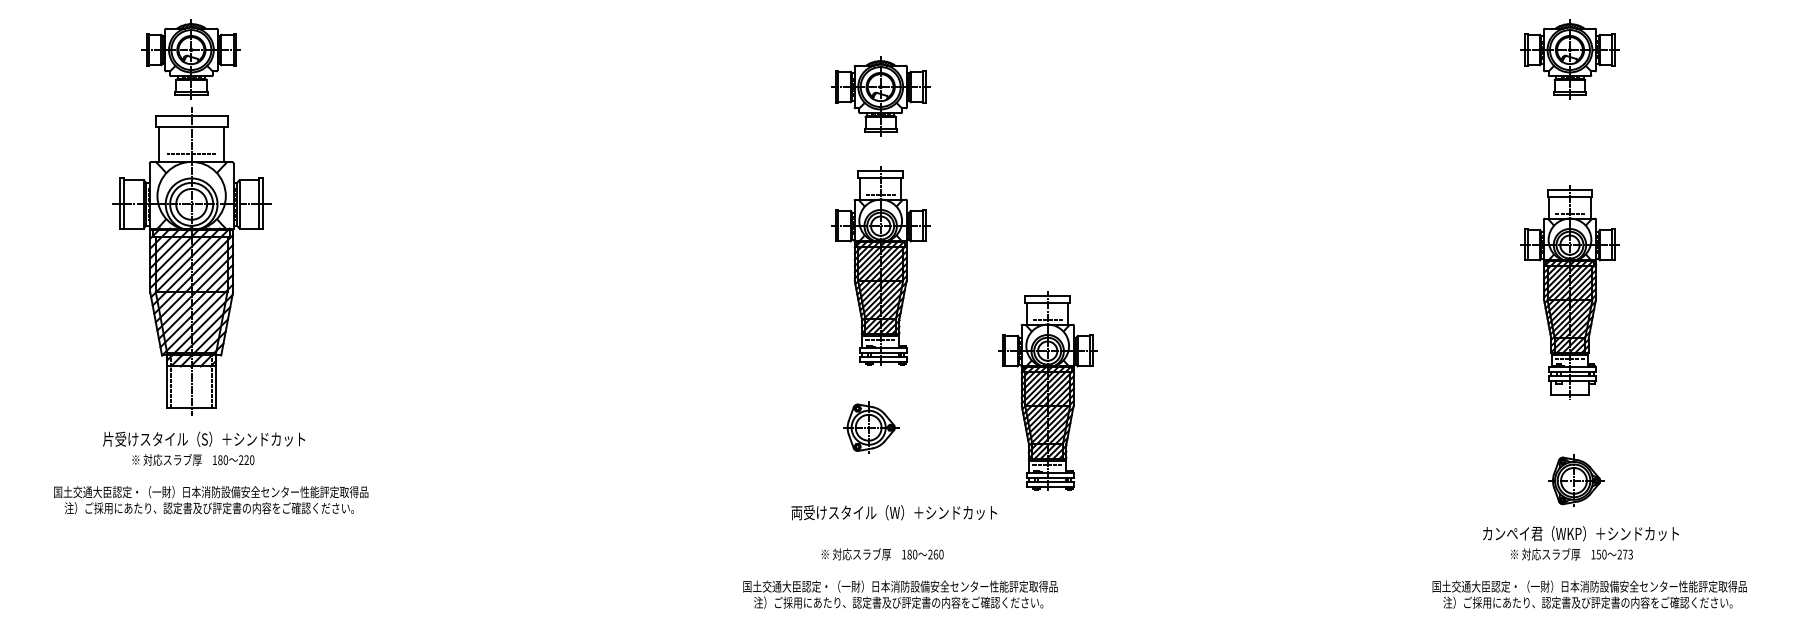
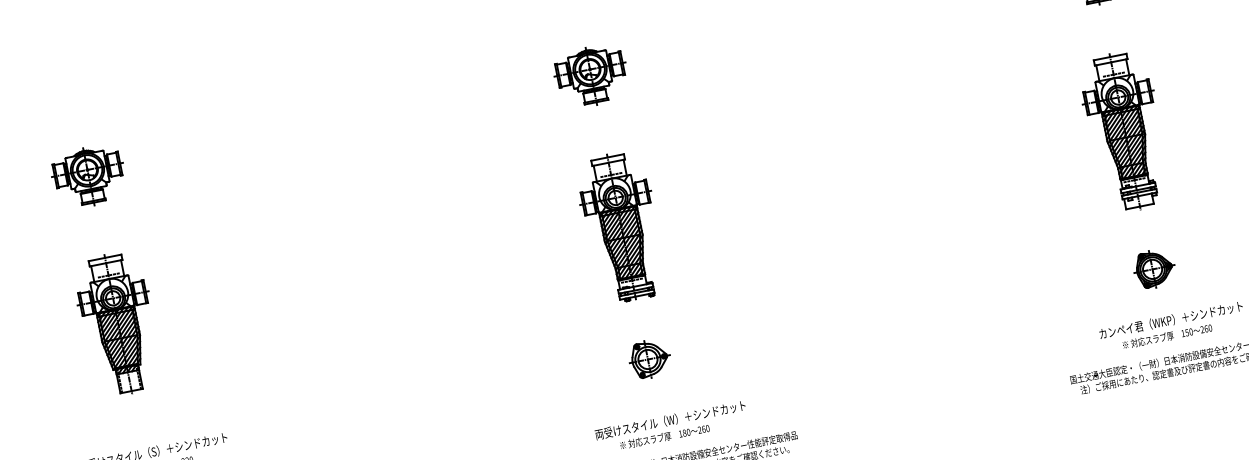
part: (880, 96) -> (591, 76), moved
part: (190, 262) -> (117, 324), size x0.62
part: (1569, 292) -> (1124, 132), moved
part: (1047, 390) -> (761, 293), removed
part: (871, 427) -> (649, 358), moved
part: (1576, 480) -> (1154, 268), moved
text: (893, 512) -> (669, 420), moved
text: (1627, 554) -> (1208, 328), 273 -> 260

